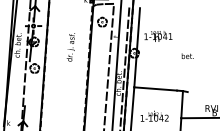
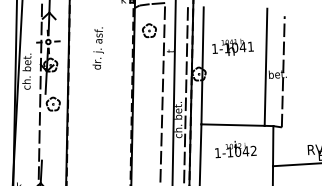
text: (70, 47) -> (97, 48), moved
line: (180, 50) -> (266, 66), added
line: (191, 54) -> (283, 71), added
text: (154, 115) -> (235, 147), moved

